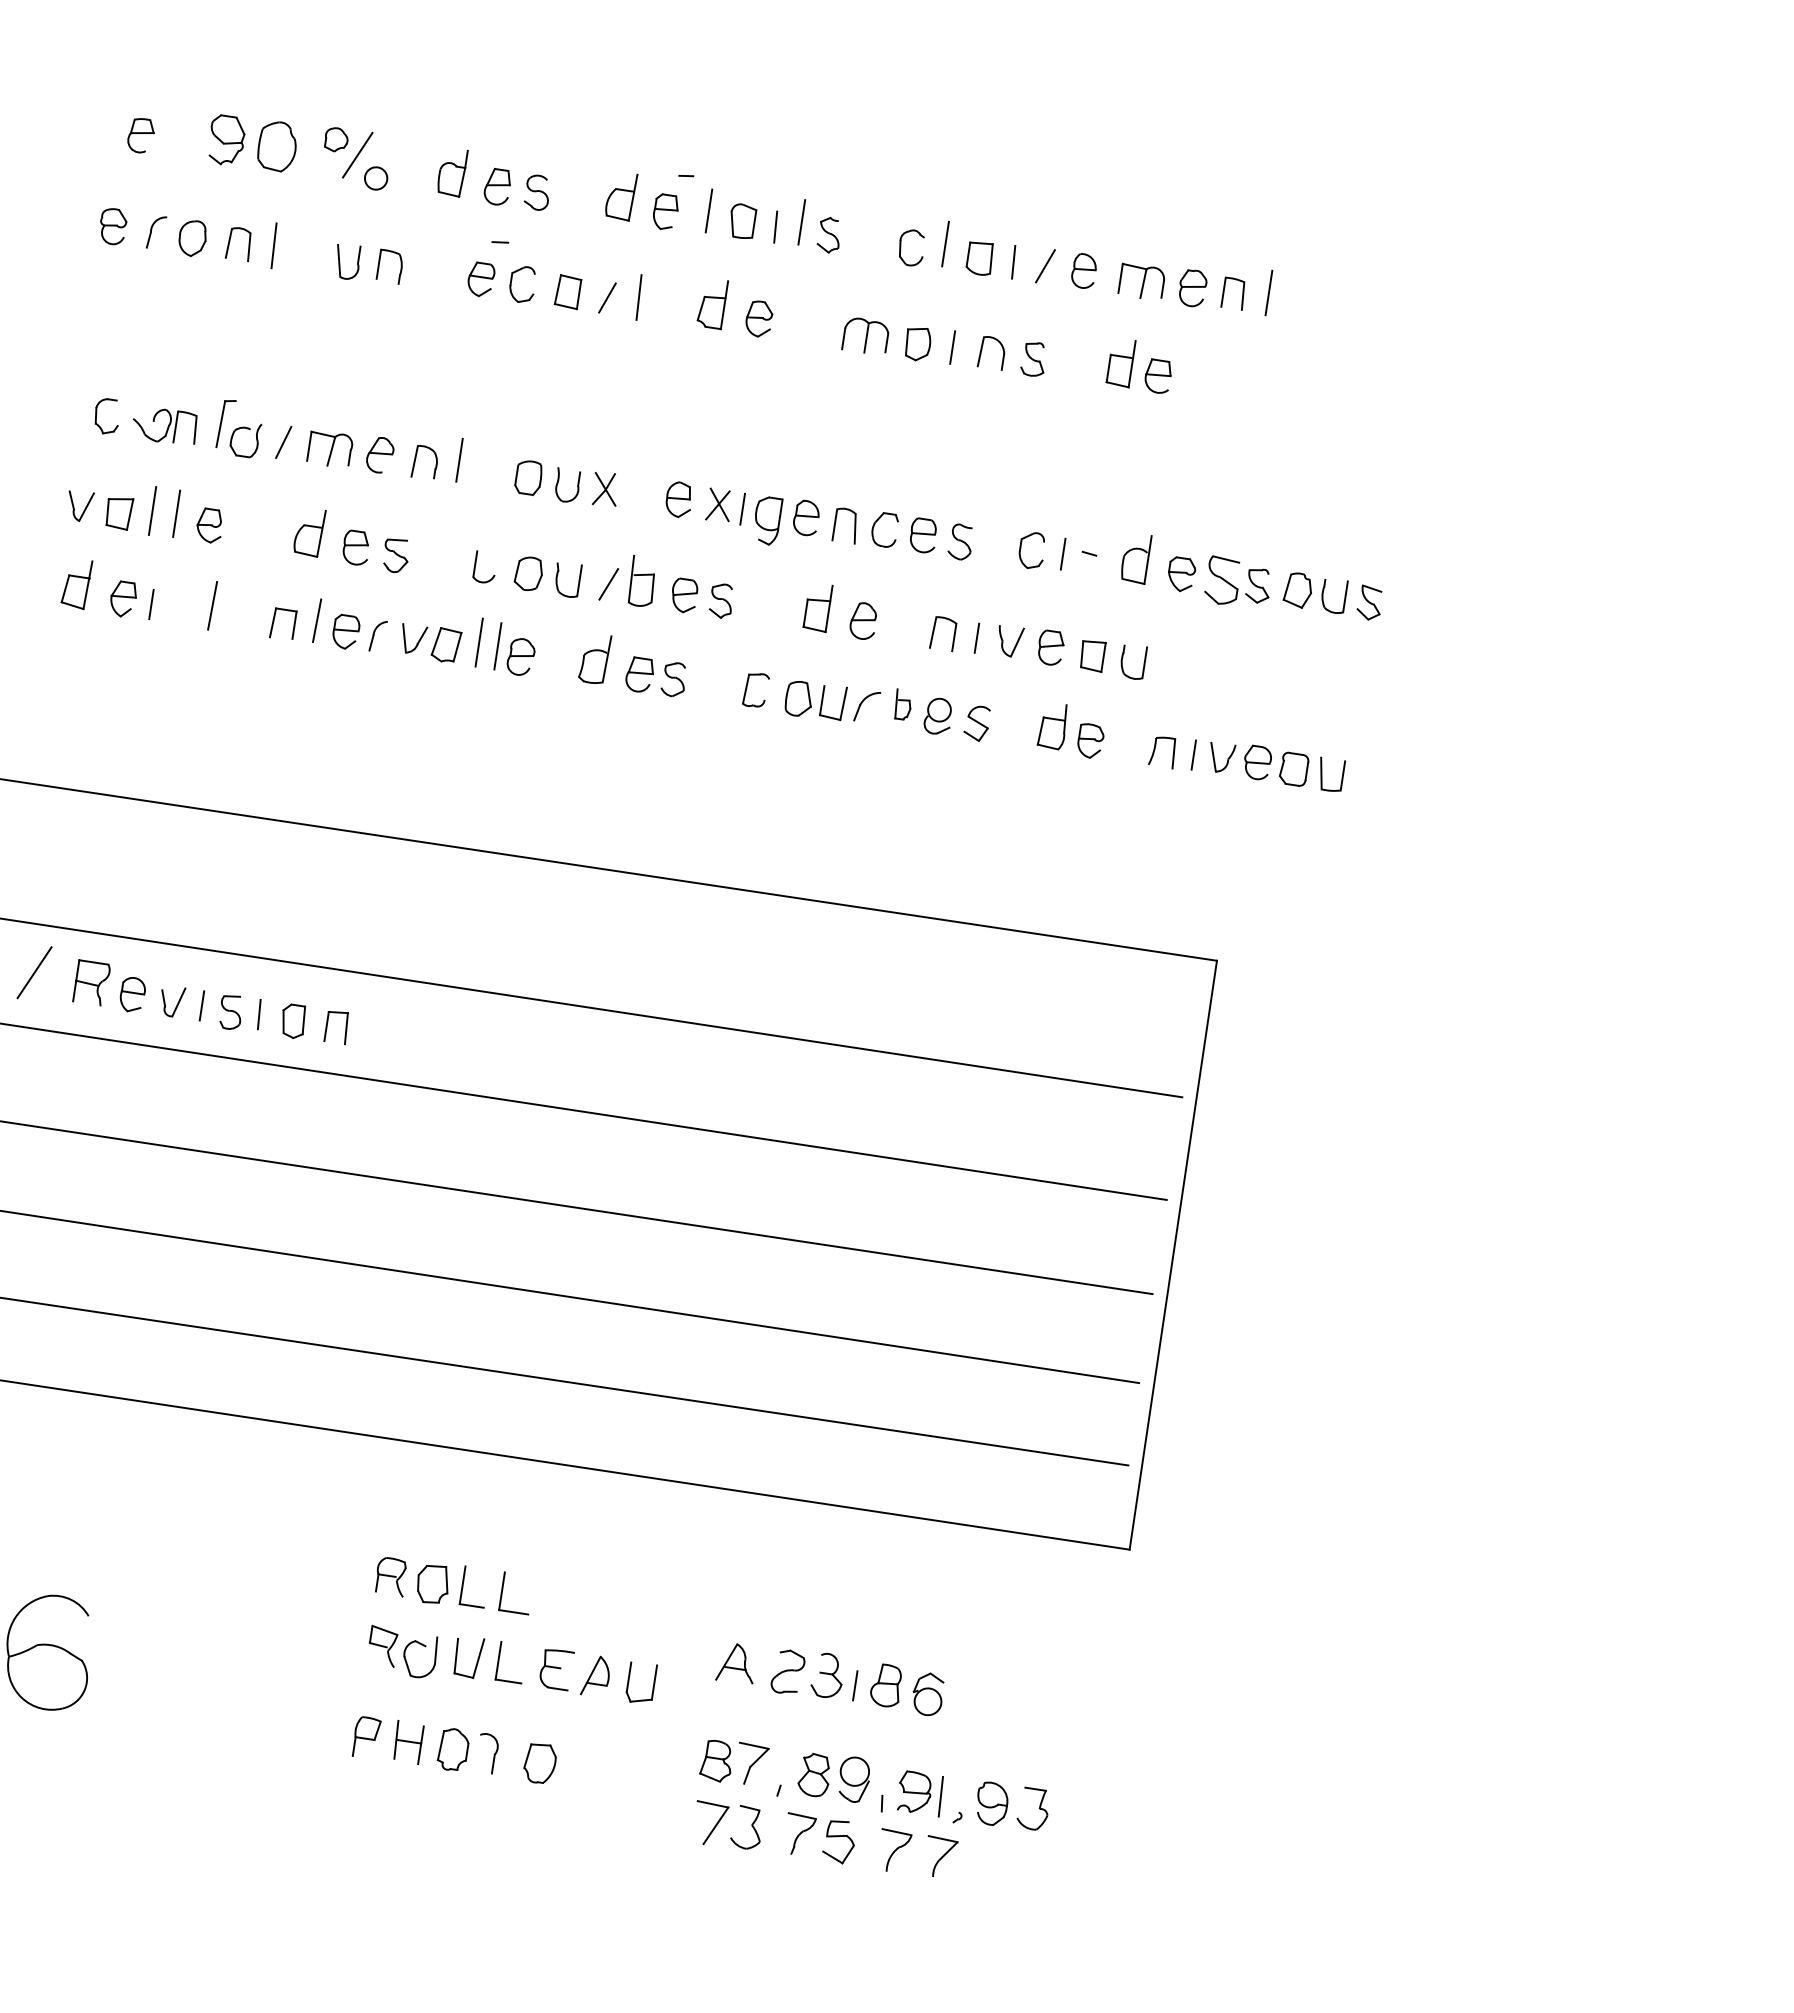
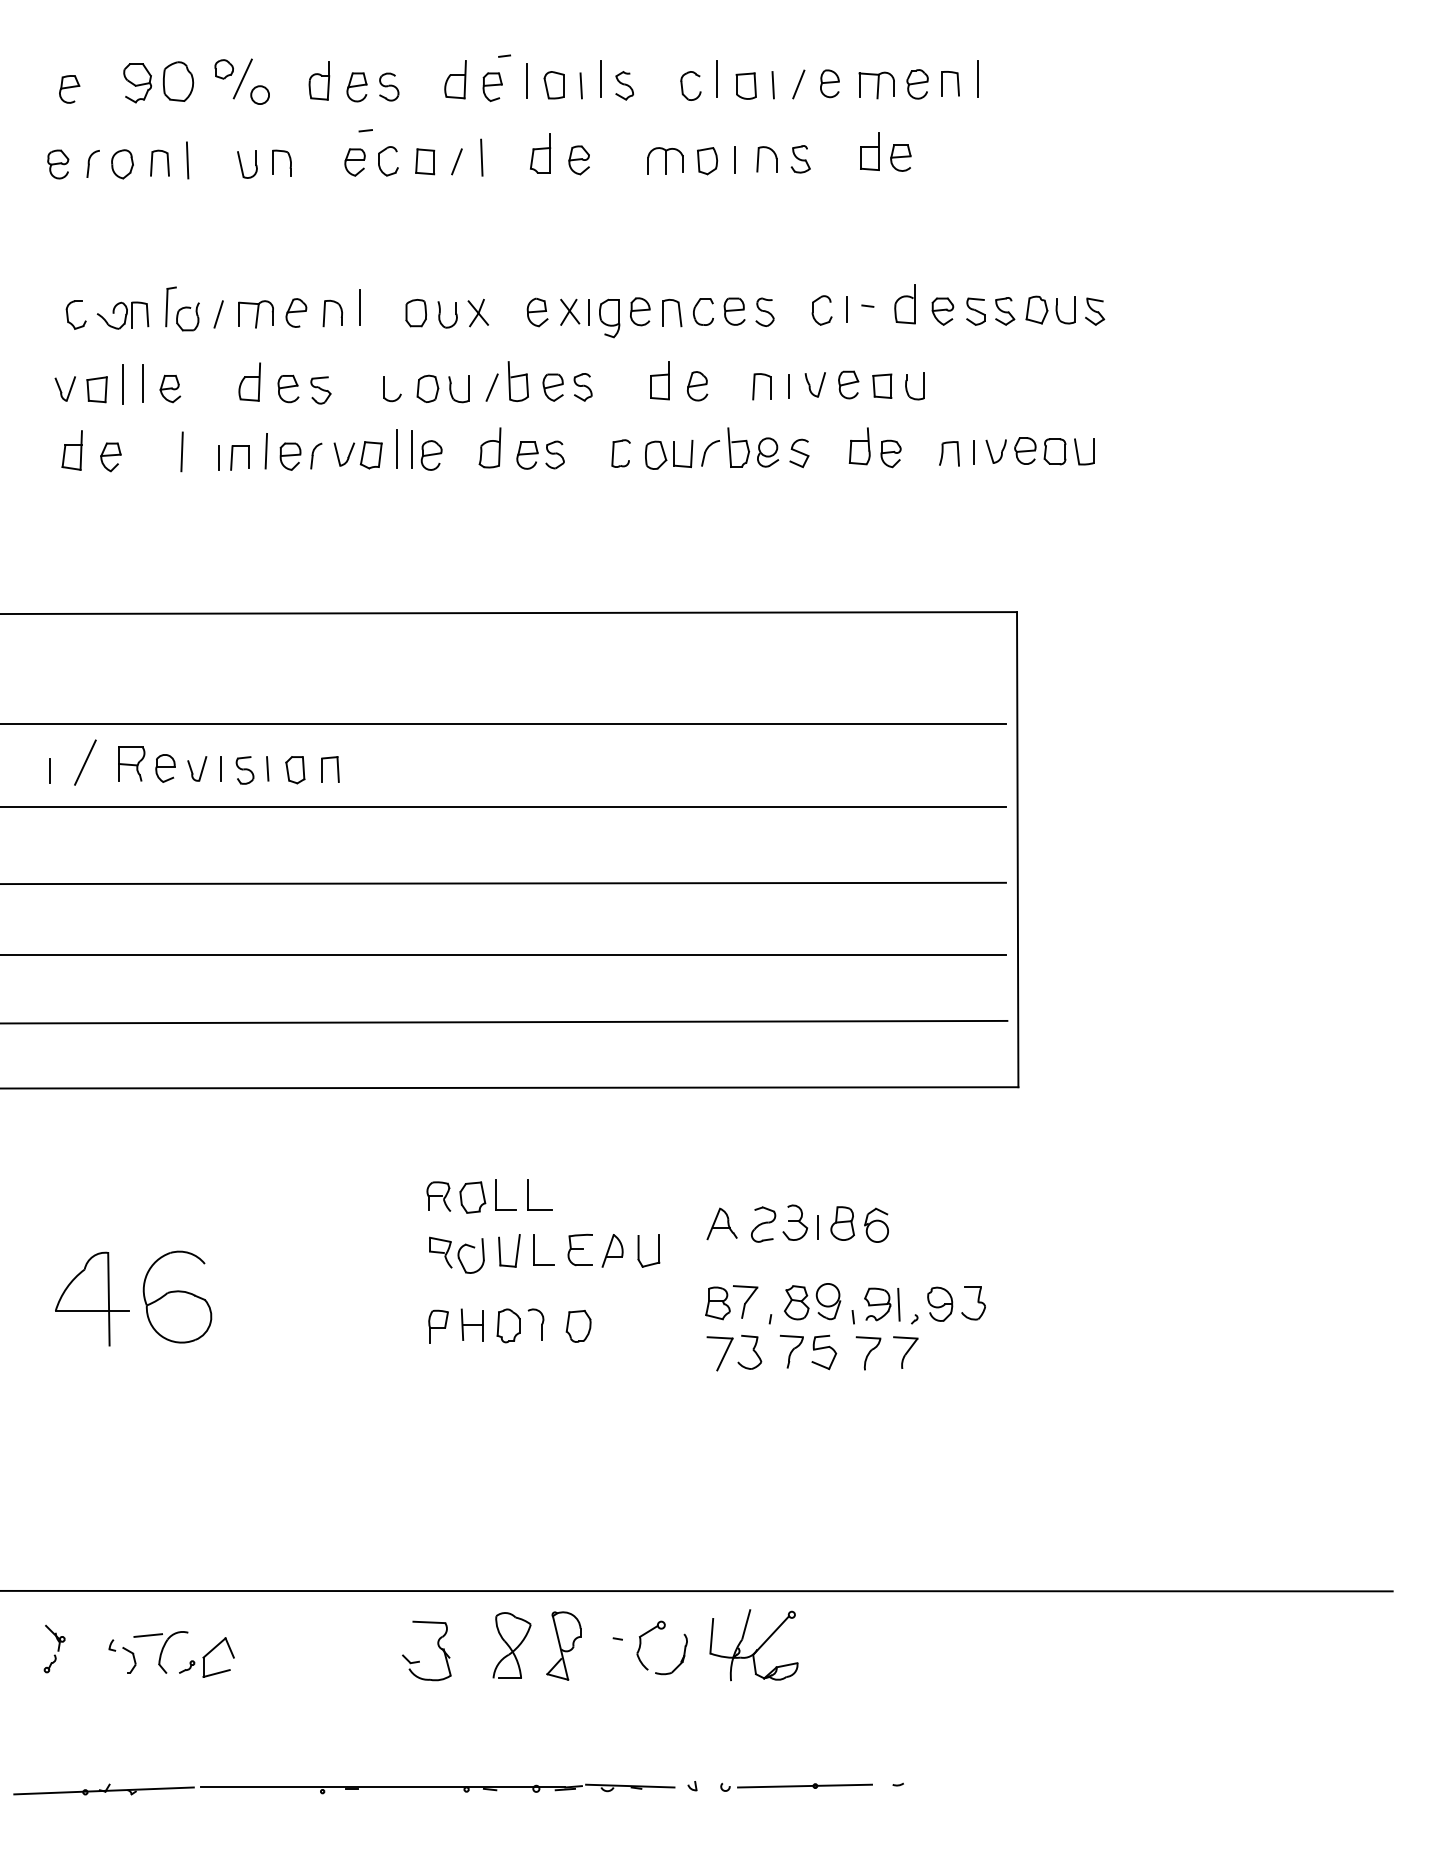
part: (1221, 580) -> (975, 311), size x0.71
line: (151, 603) -> (218, 457), moved
part: (902, 704) -> (738, 447), size x1.67

